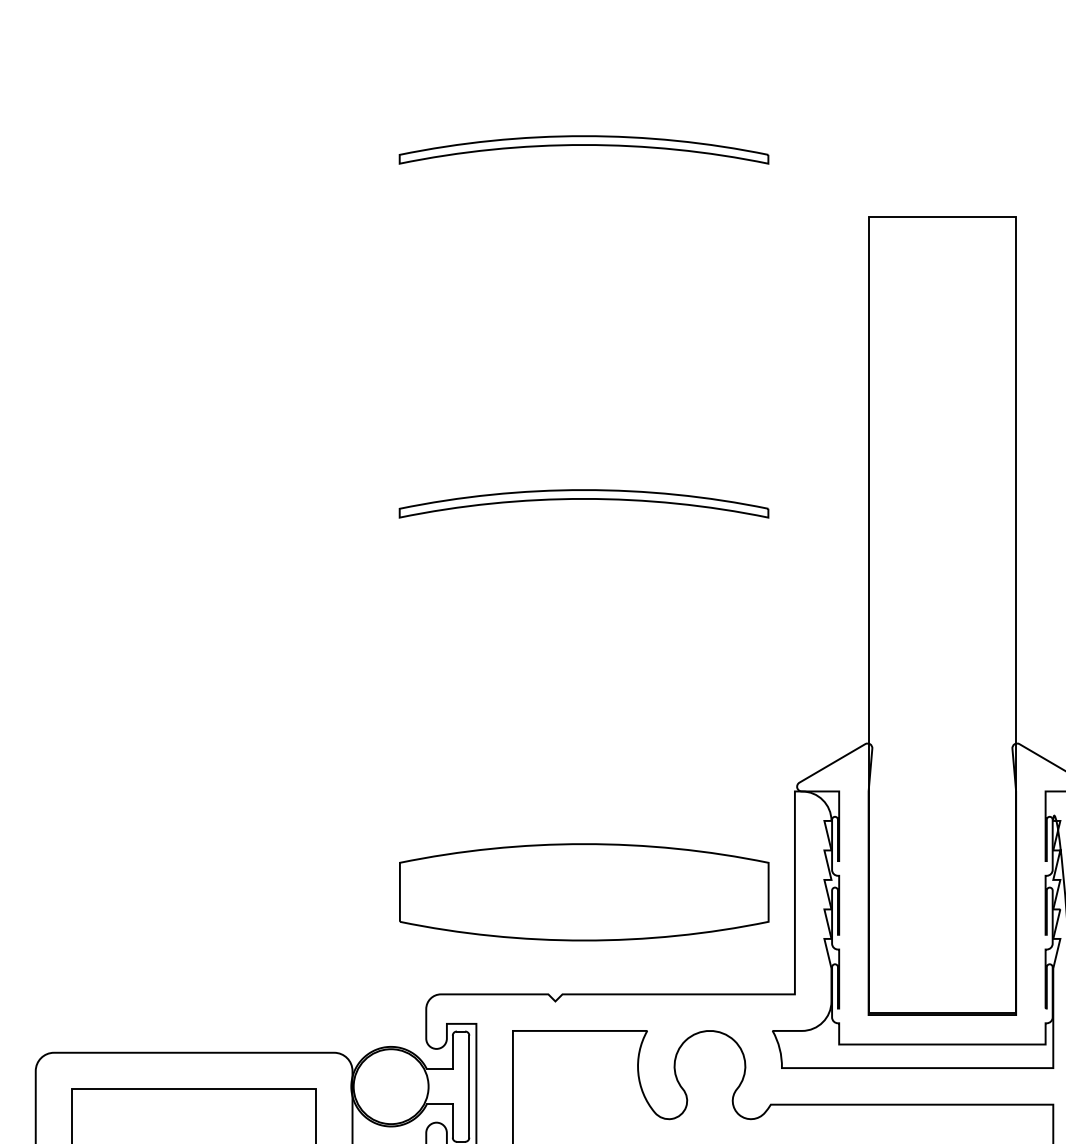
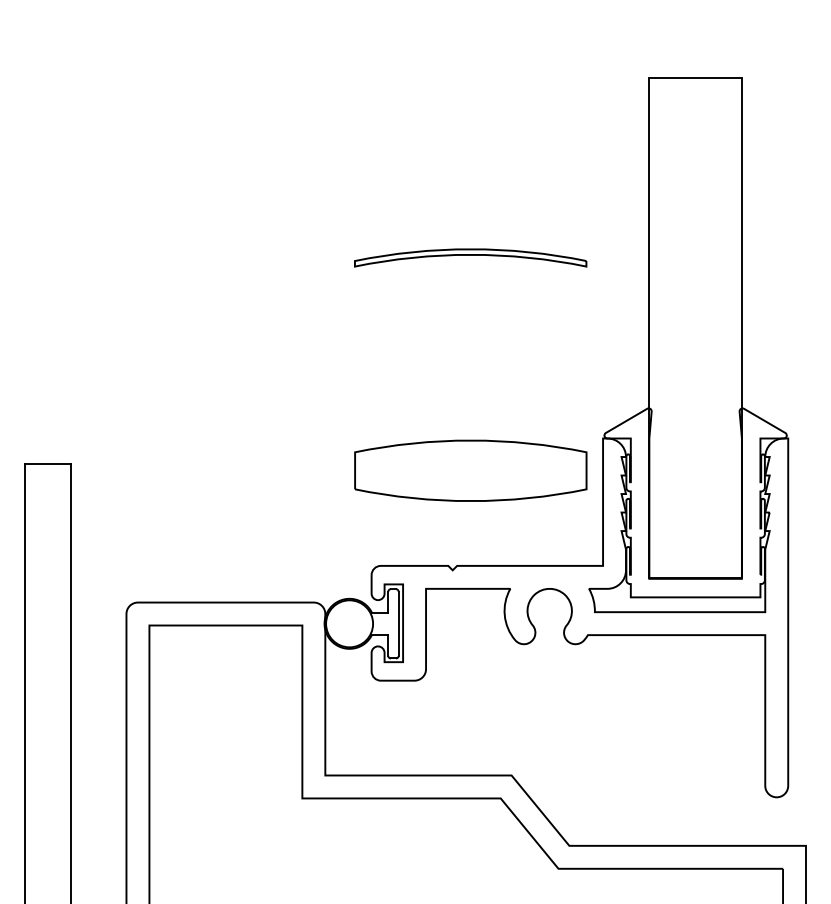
part: (583, 149) -> (470, 35), removed
part: (583, 891) -> (470, 470), moved

